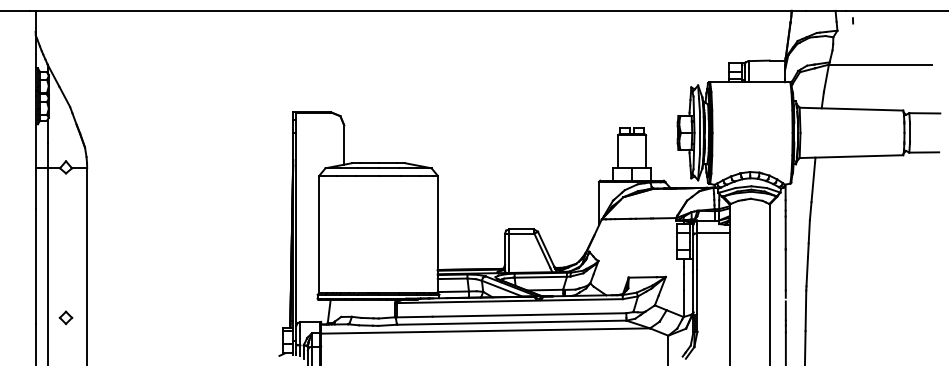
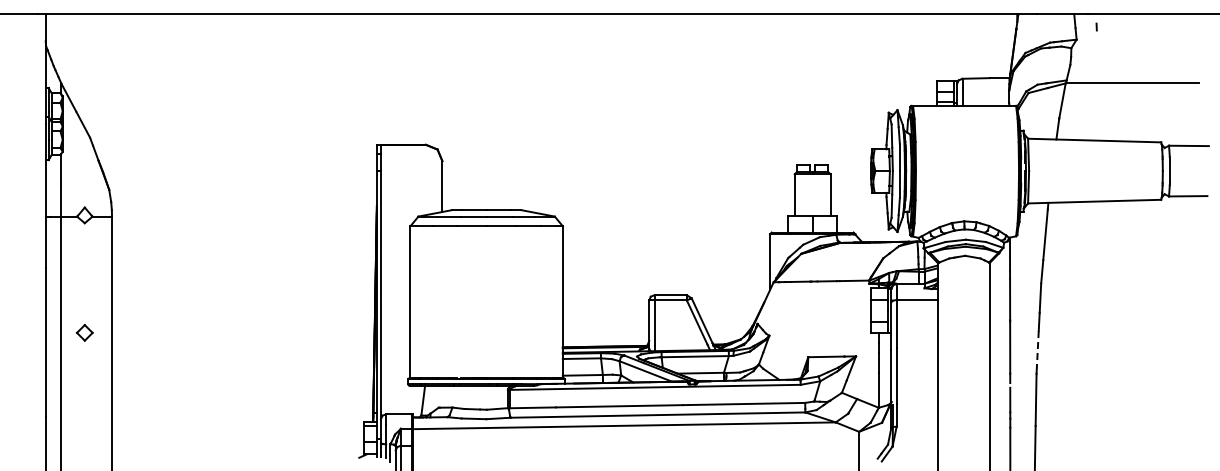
line: (807, 271) -> (1037, 349), solid -> dashed
part: (65, 317) -> (84, 332), moved

